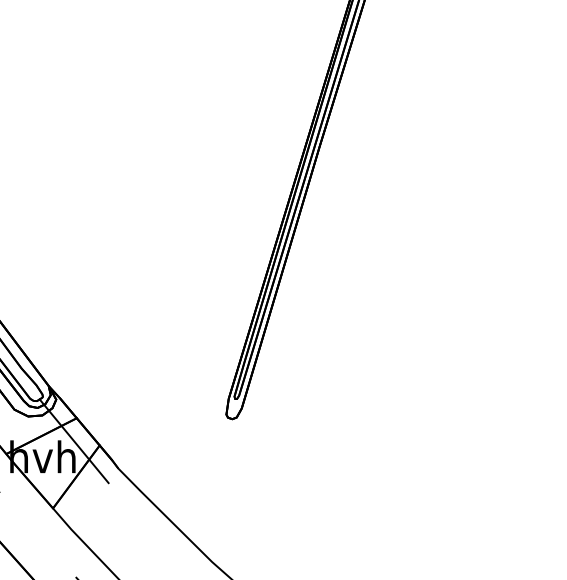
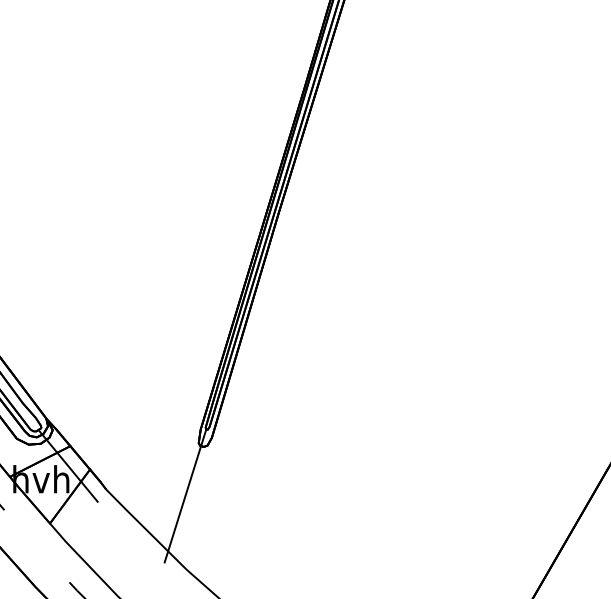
line: (210, 475) -> (185, 495), added

